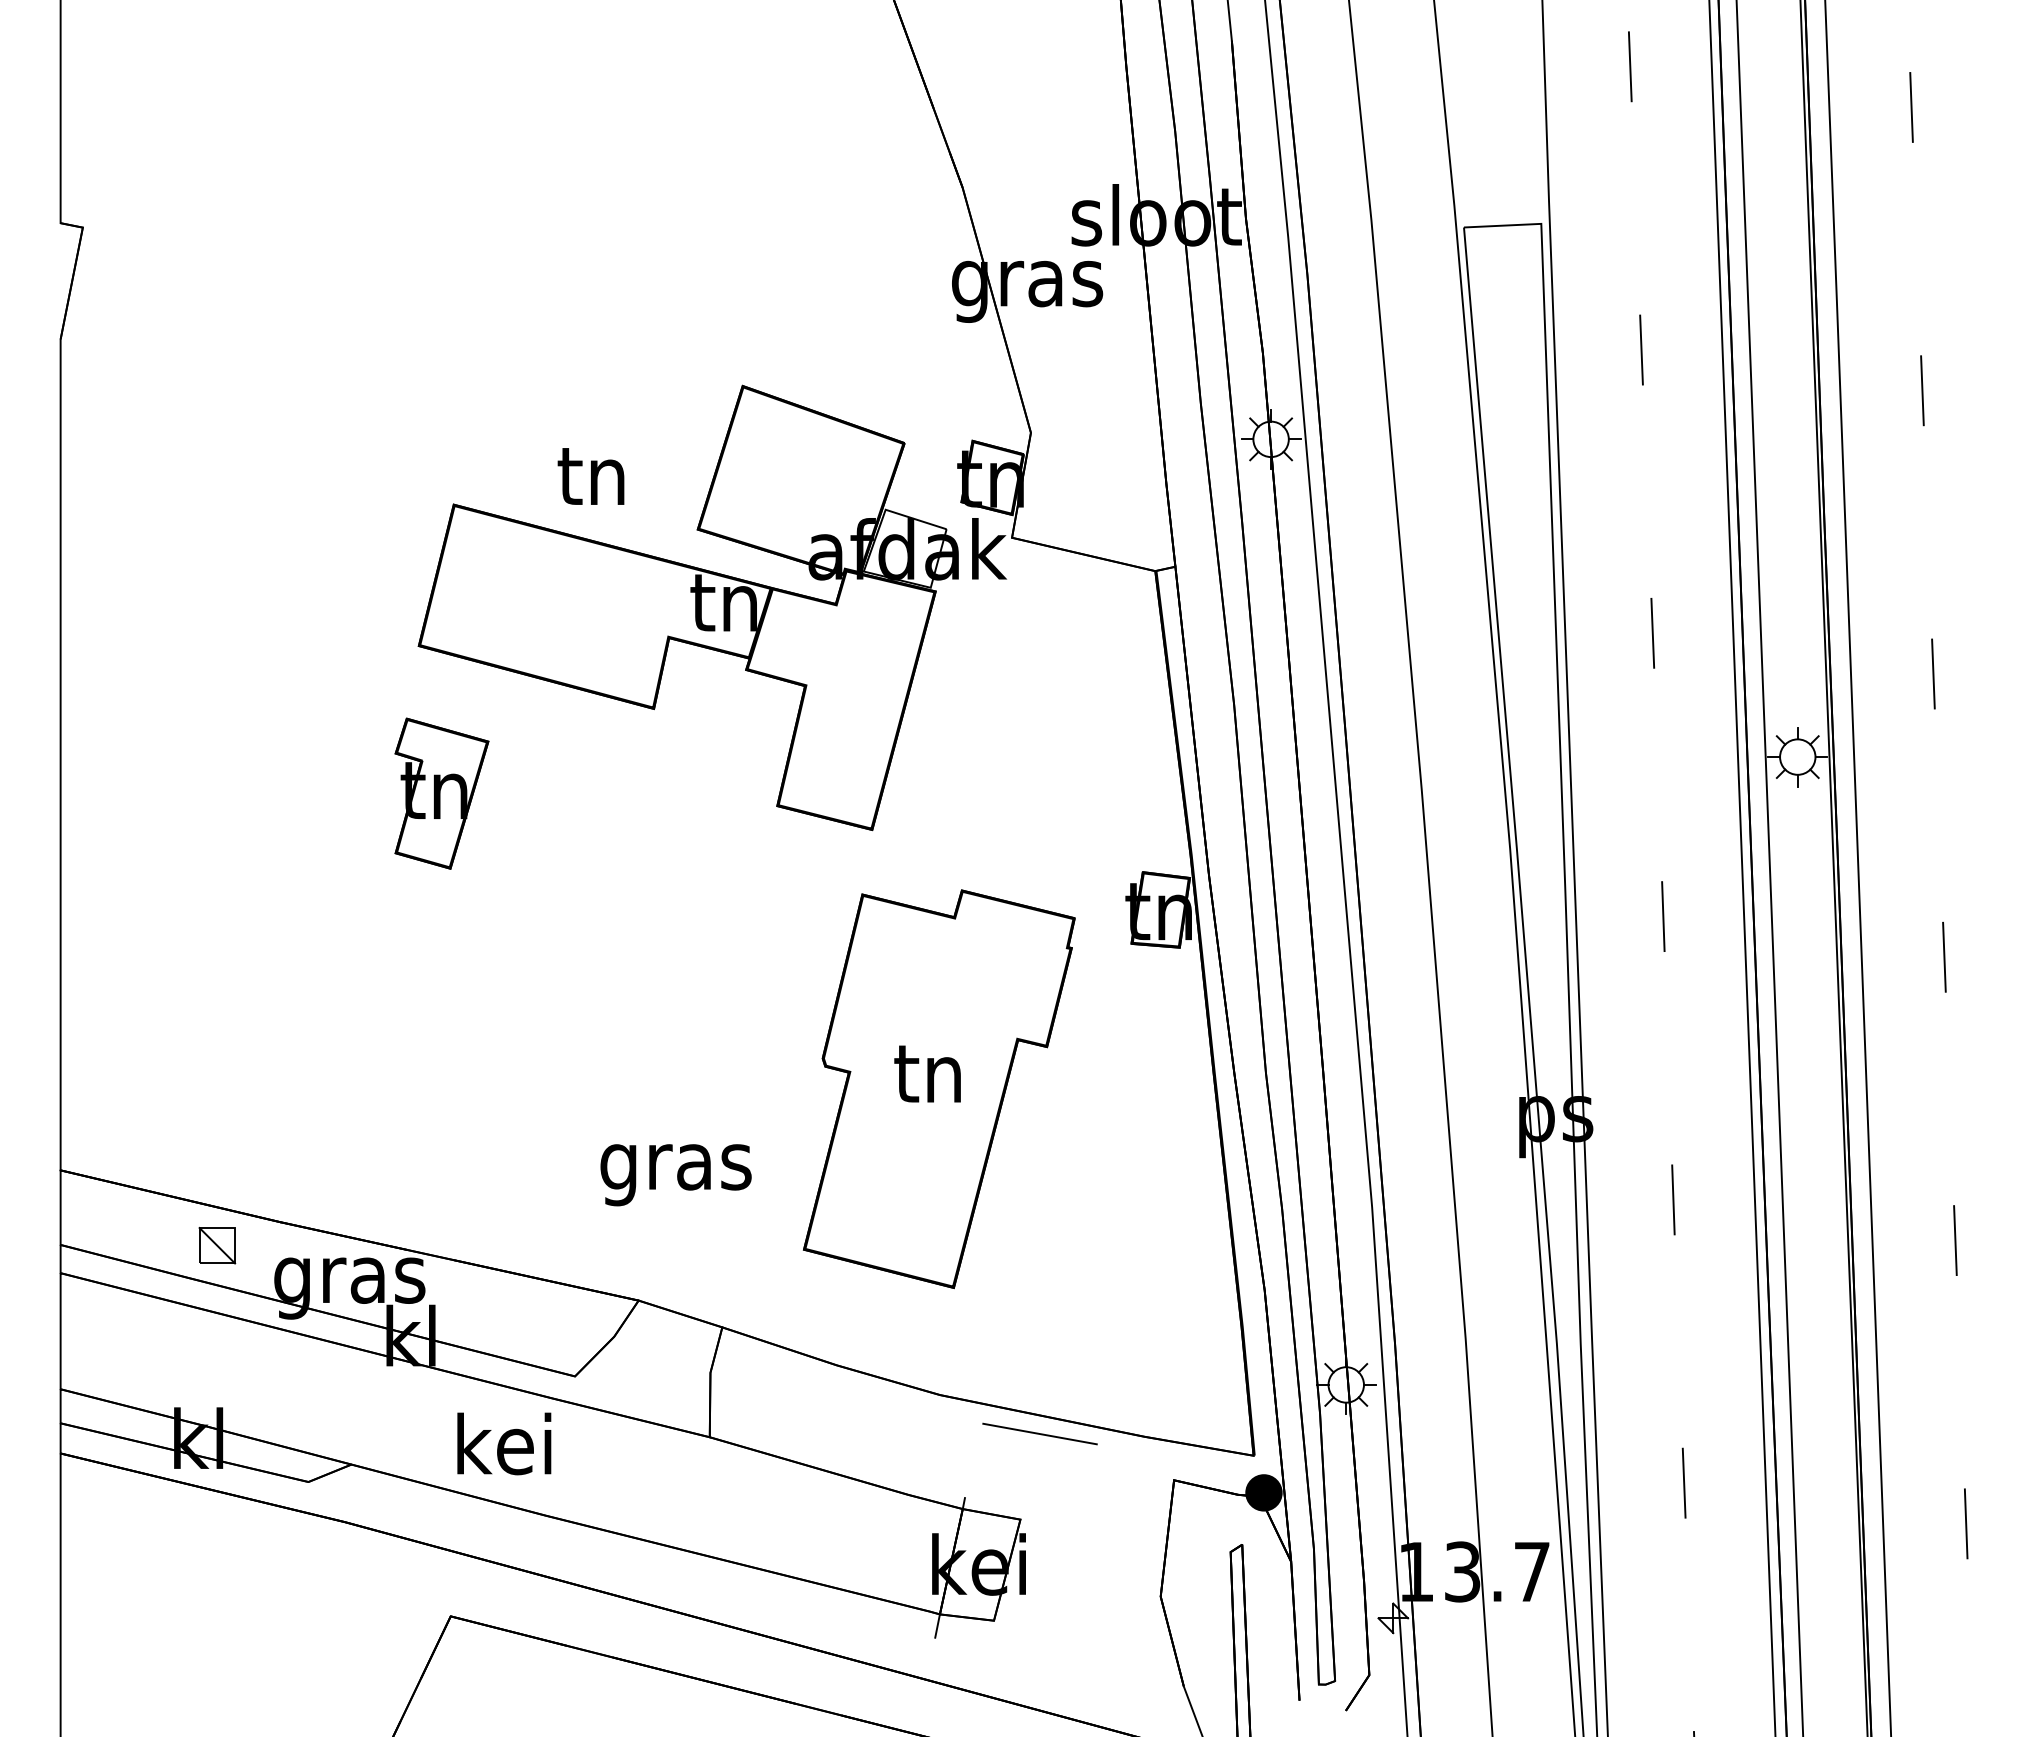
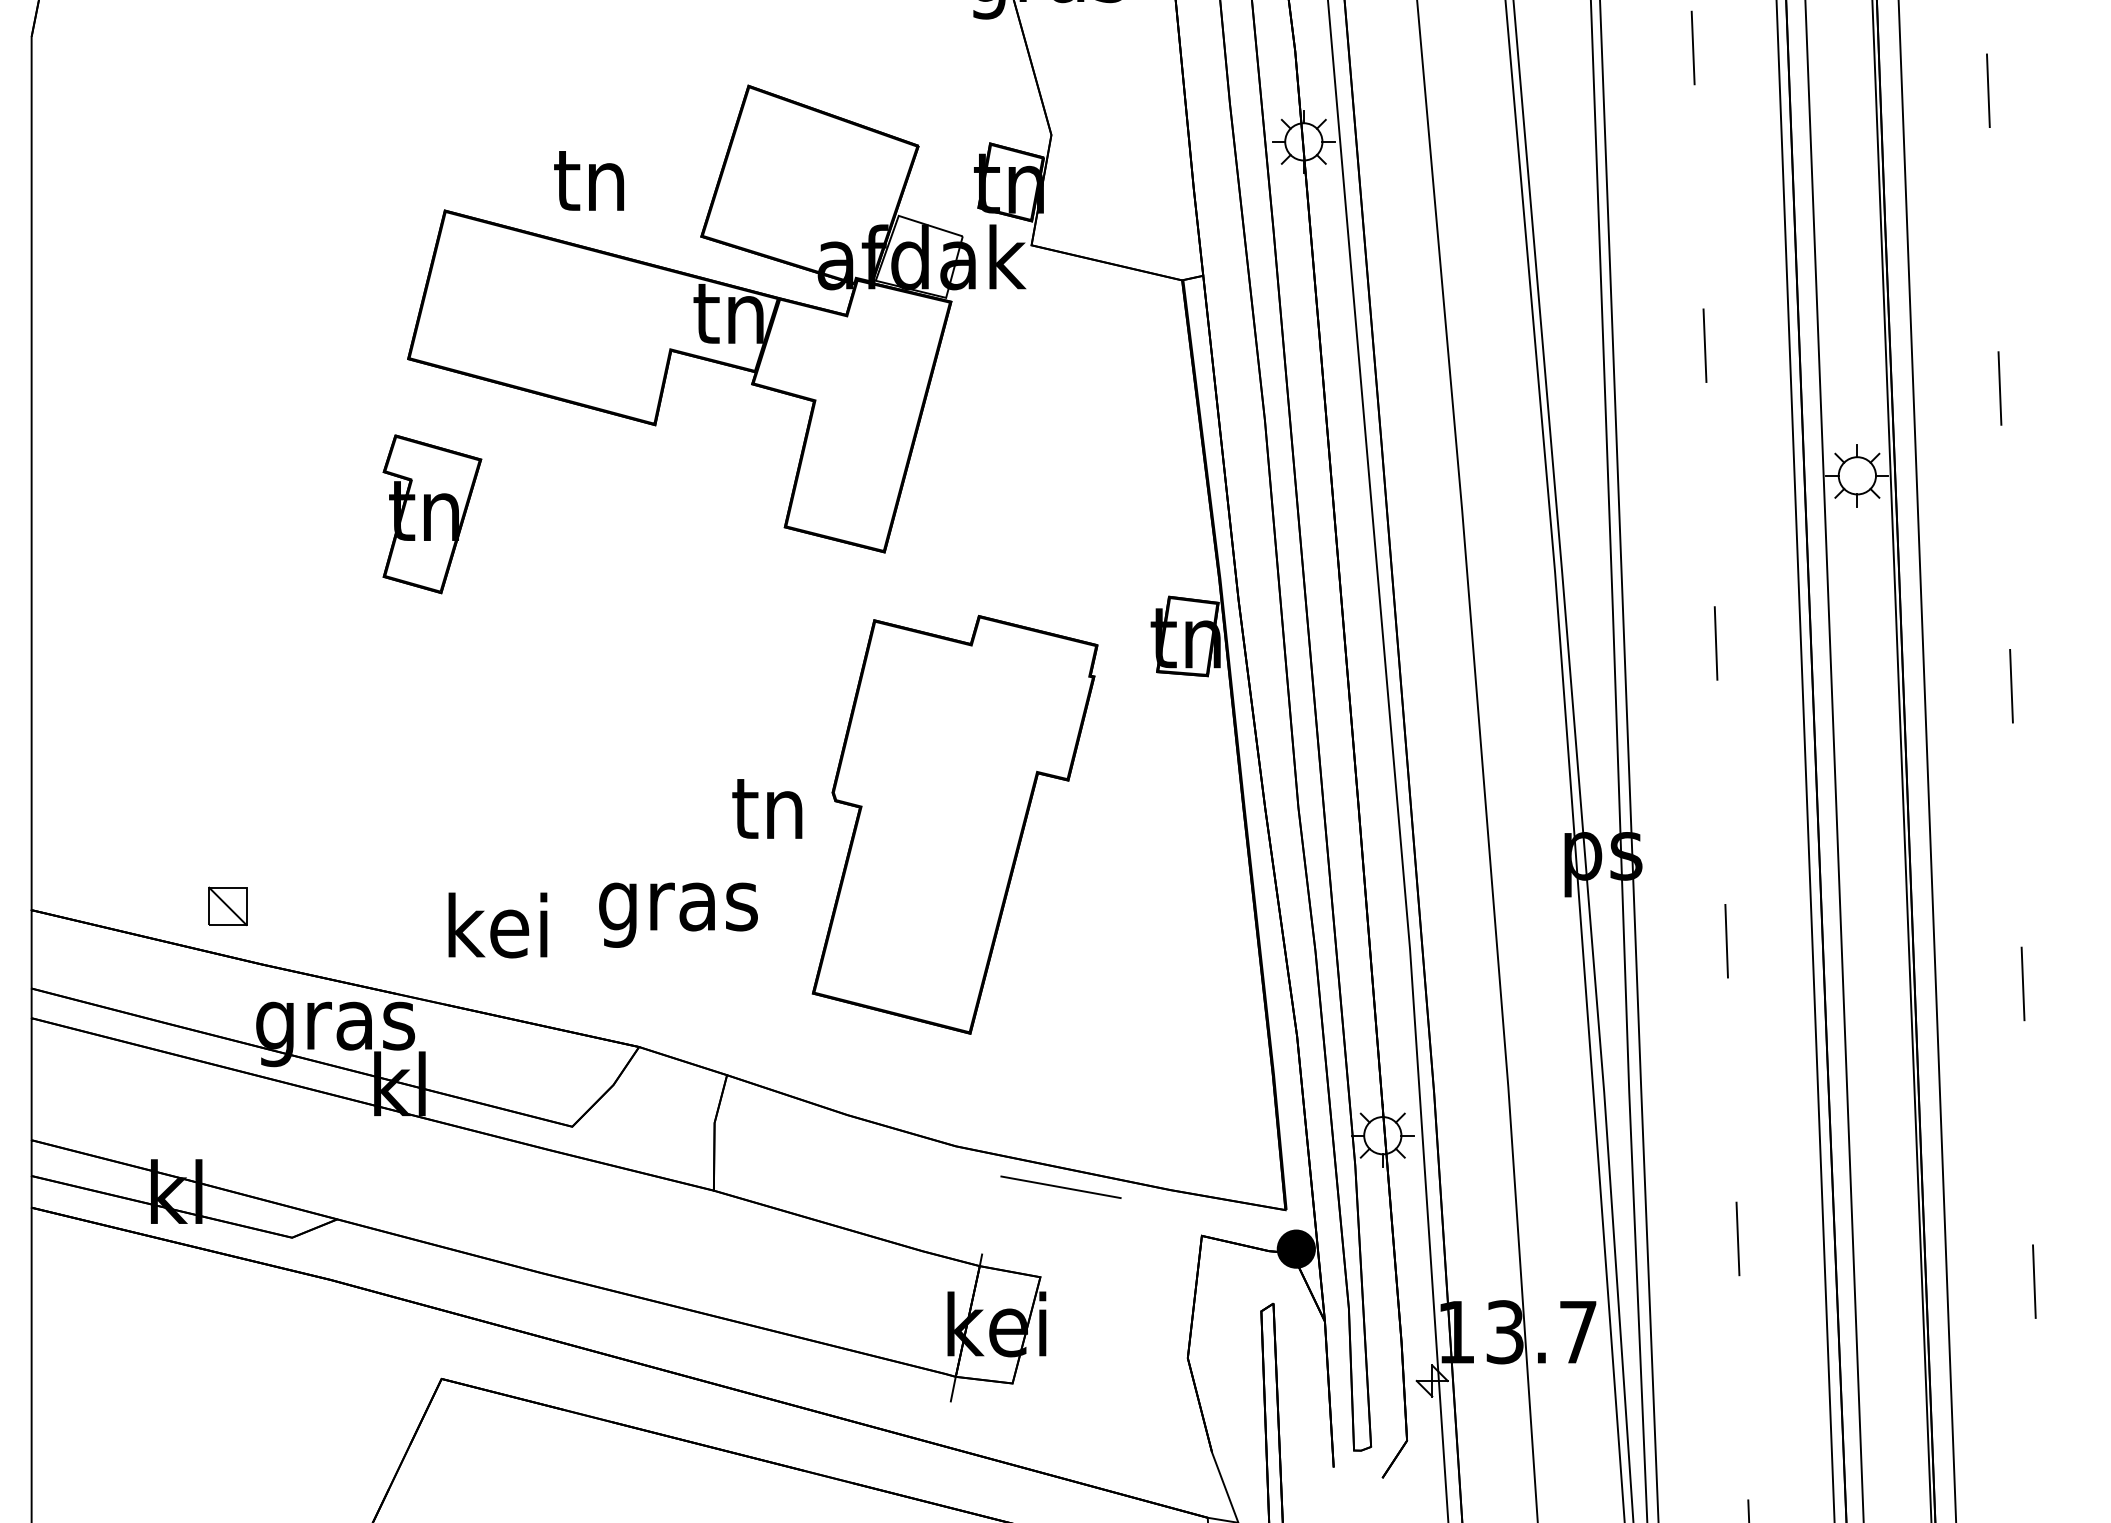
text: (927, 1073) -> (767, 808), moved
part: (217, 1245) -> (228, 906), moved
text: (504, 1443) -> (498, 925), moved

